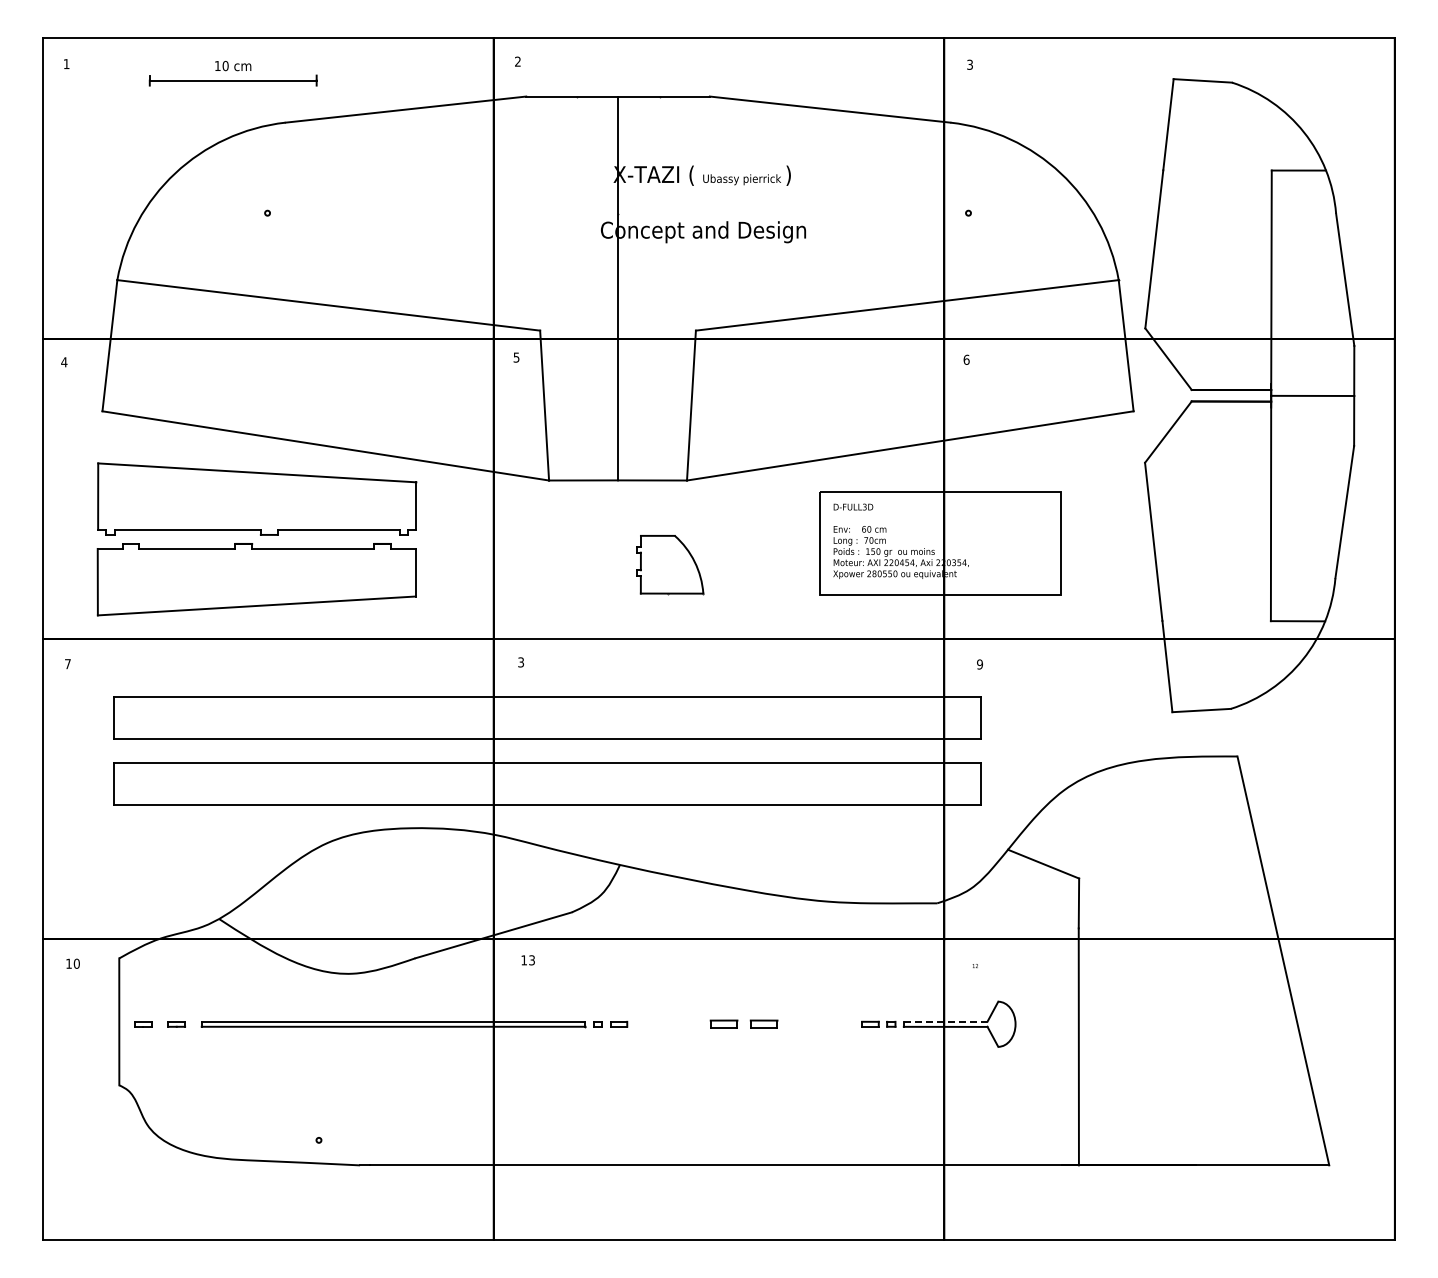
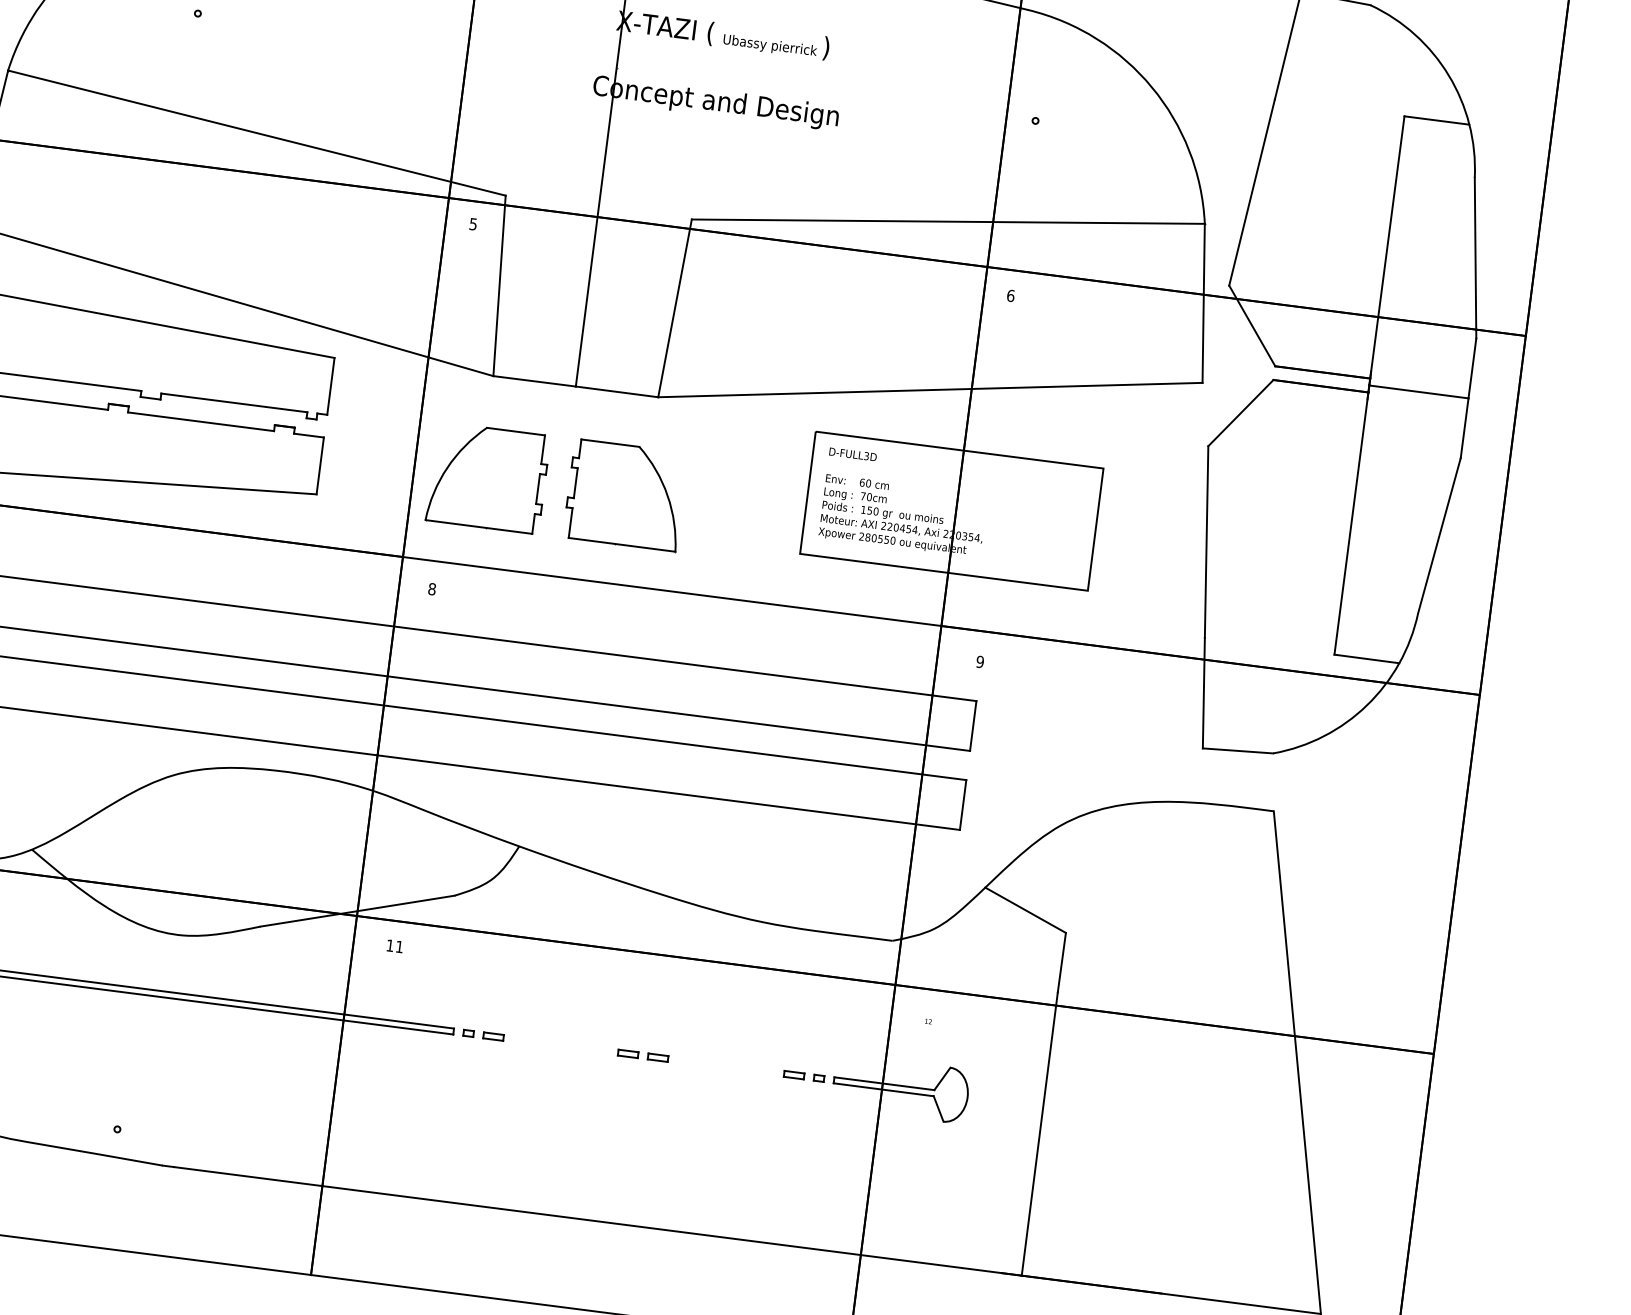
part: (555, 564) -> (488, 477), added
part: (670, 564) -> (625, 495), size x1.43
text: (521, 662) -> (432, 589), 3 -> 8
text: (531, 960) -> (398, 947), 13 -> 11
line: (945, 1021) -> (884, 1083), dashed -> solid
part: (743, 1023) -> (642, 1054), size x0.62

